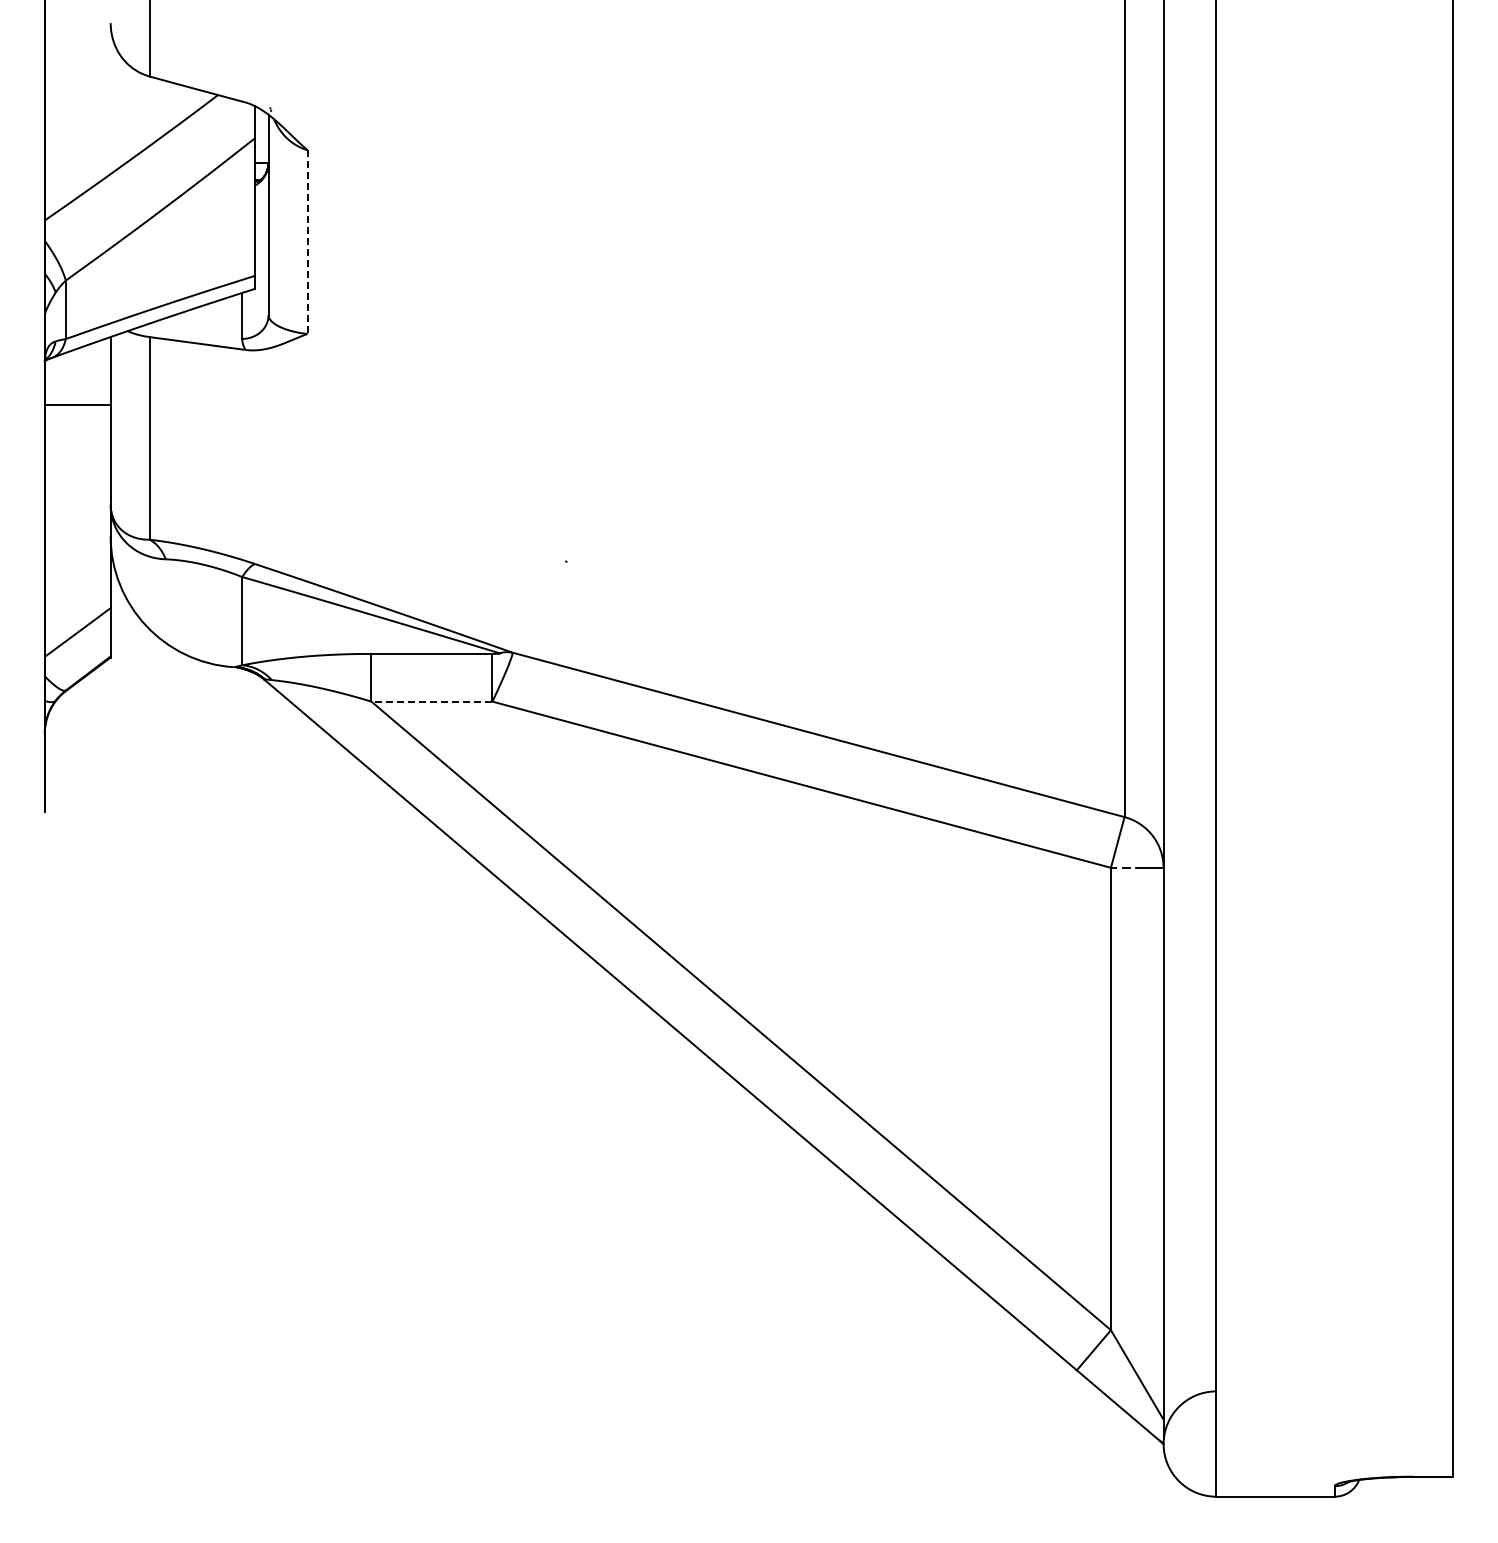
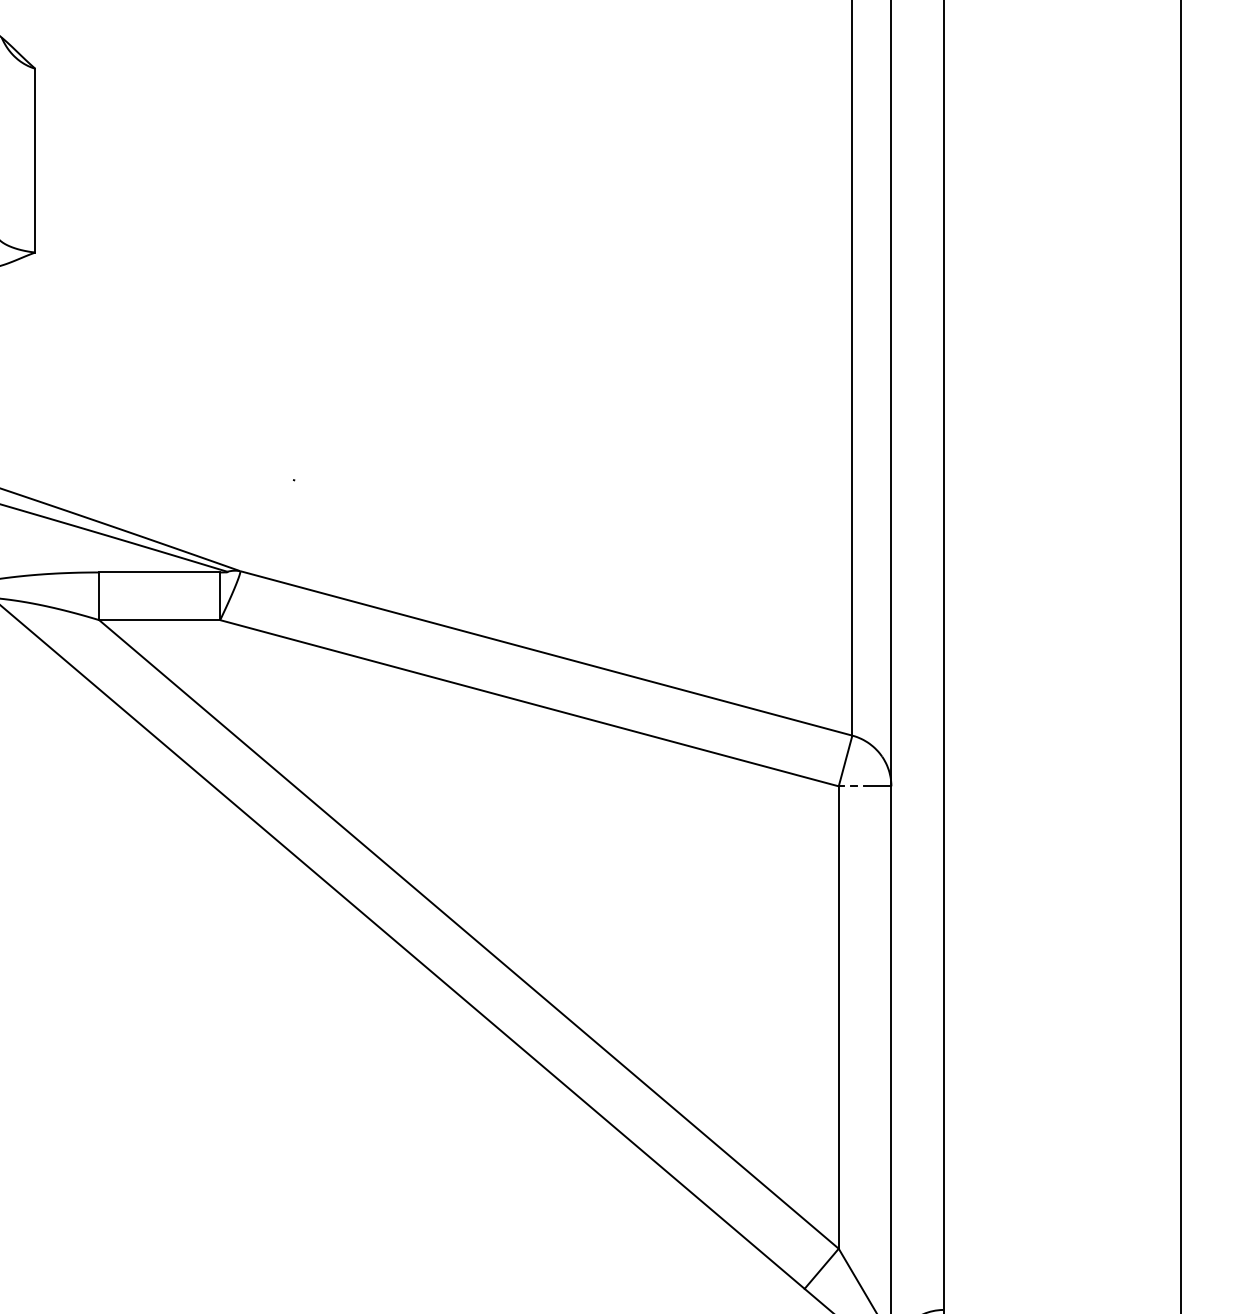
line: (307, 242) -> (35, 161), dashed -> solid
line: (431, 701) -> (159, 620), dashed -> solid

